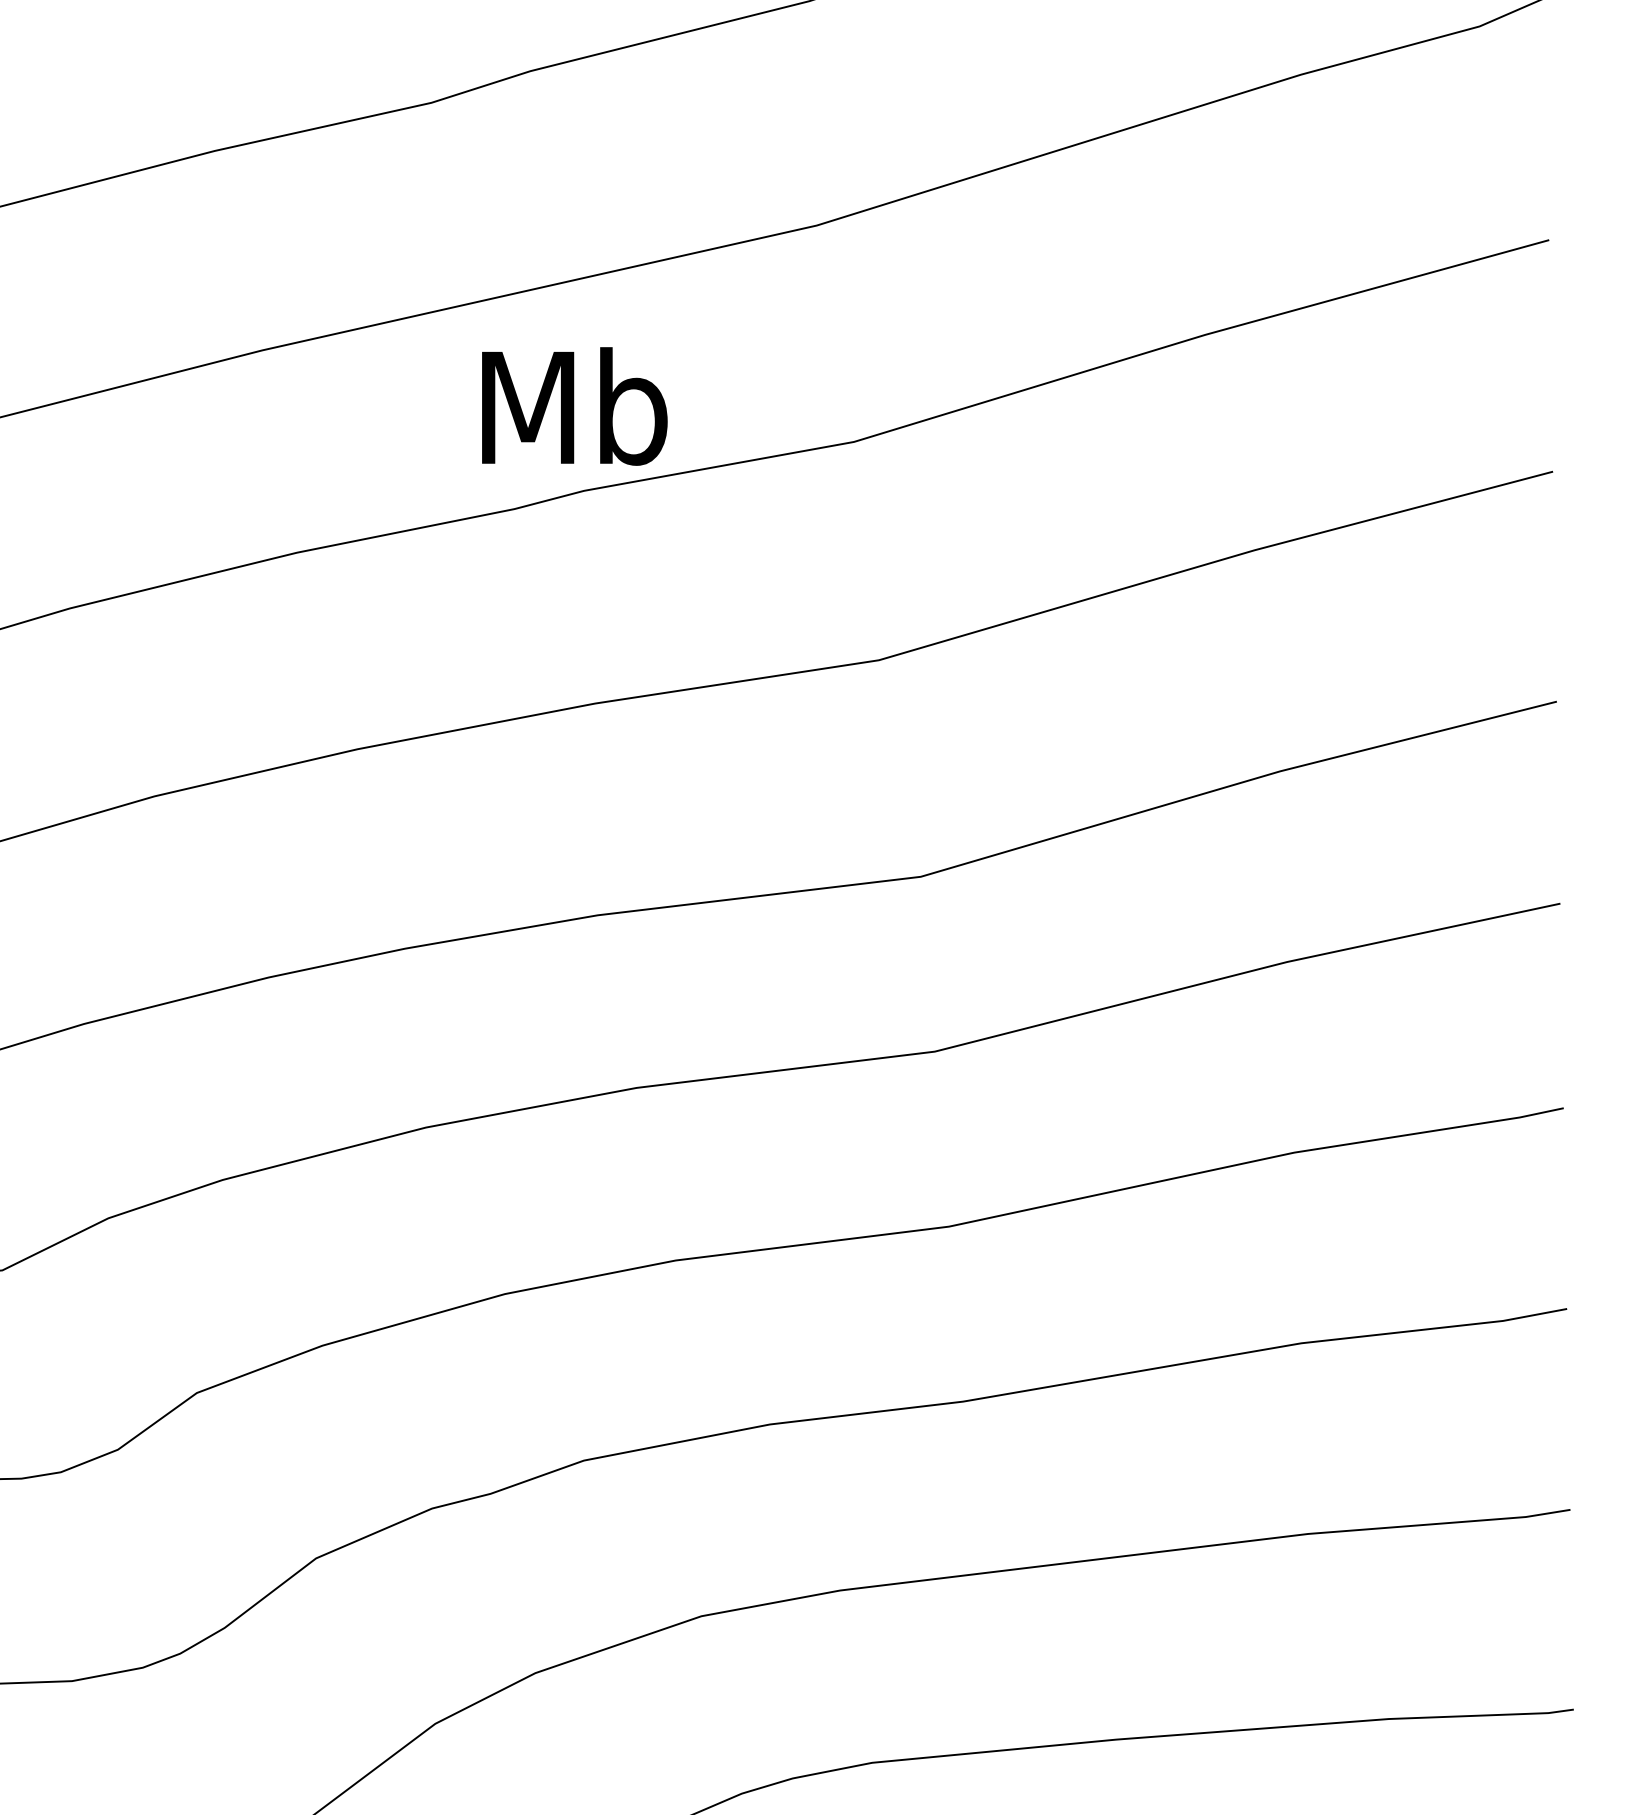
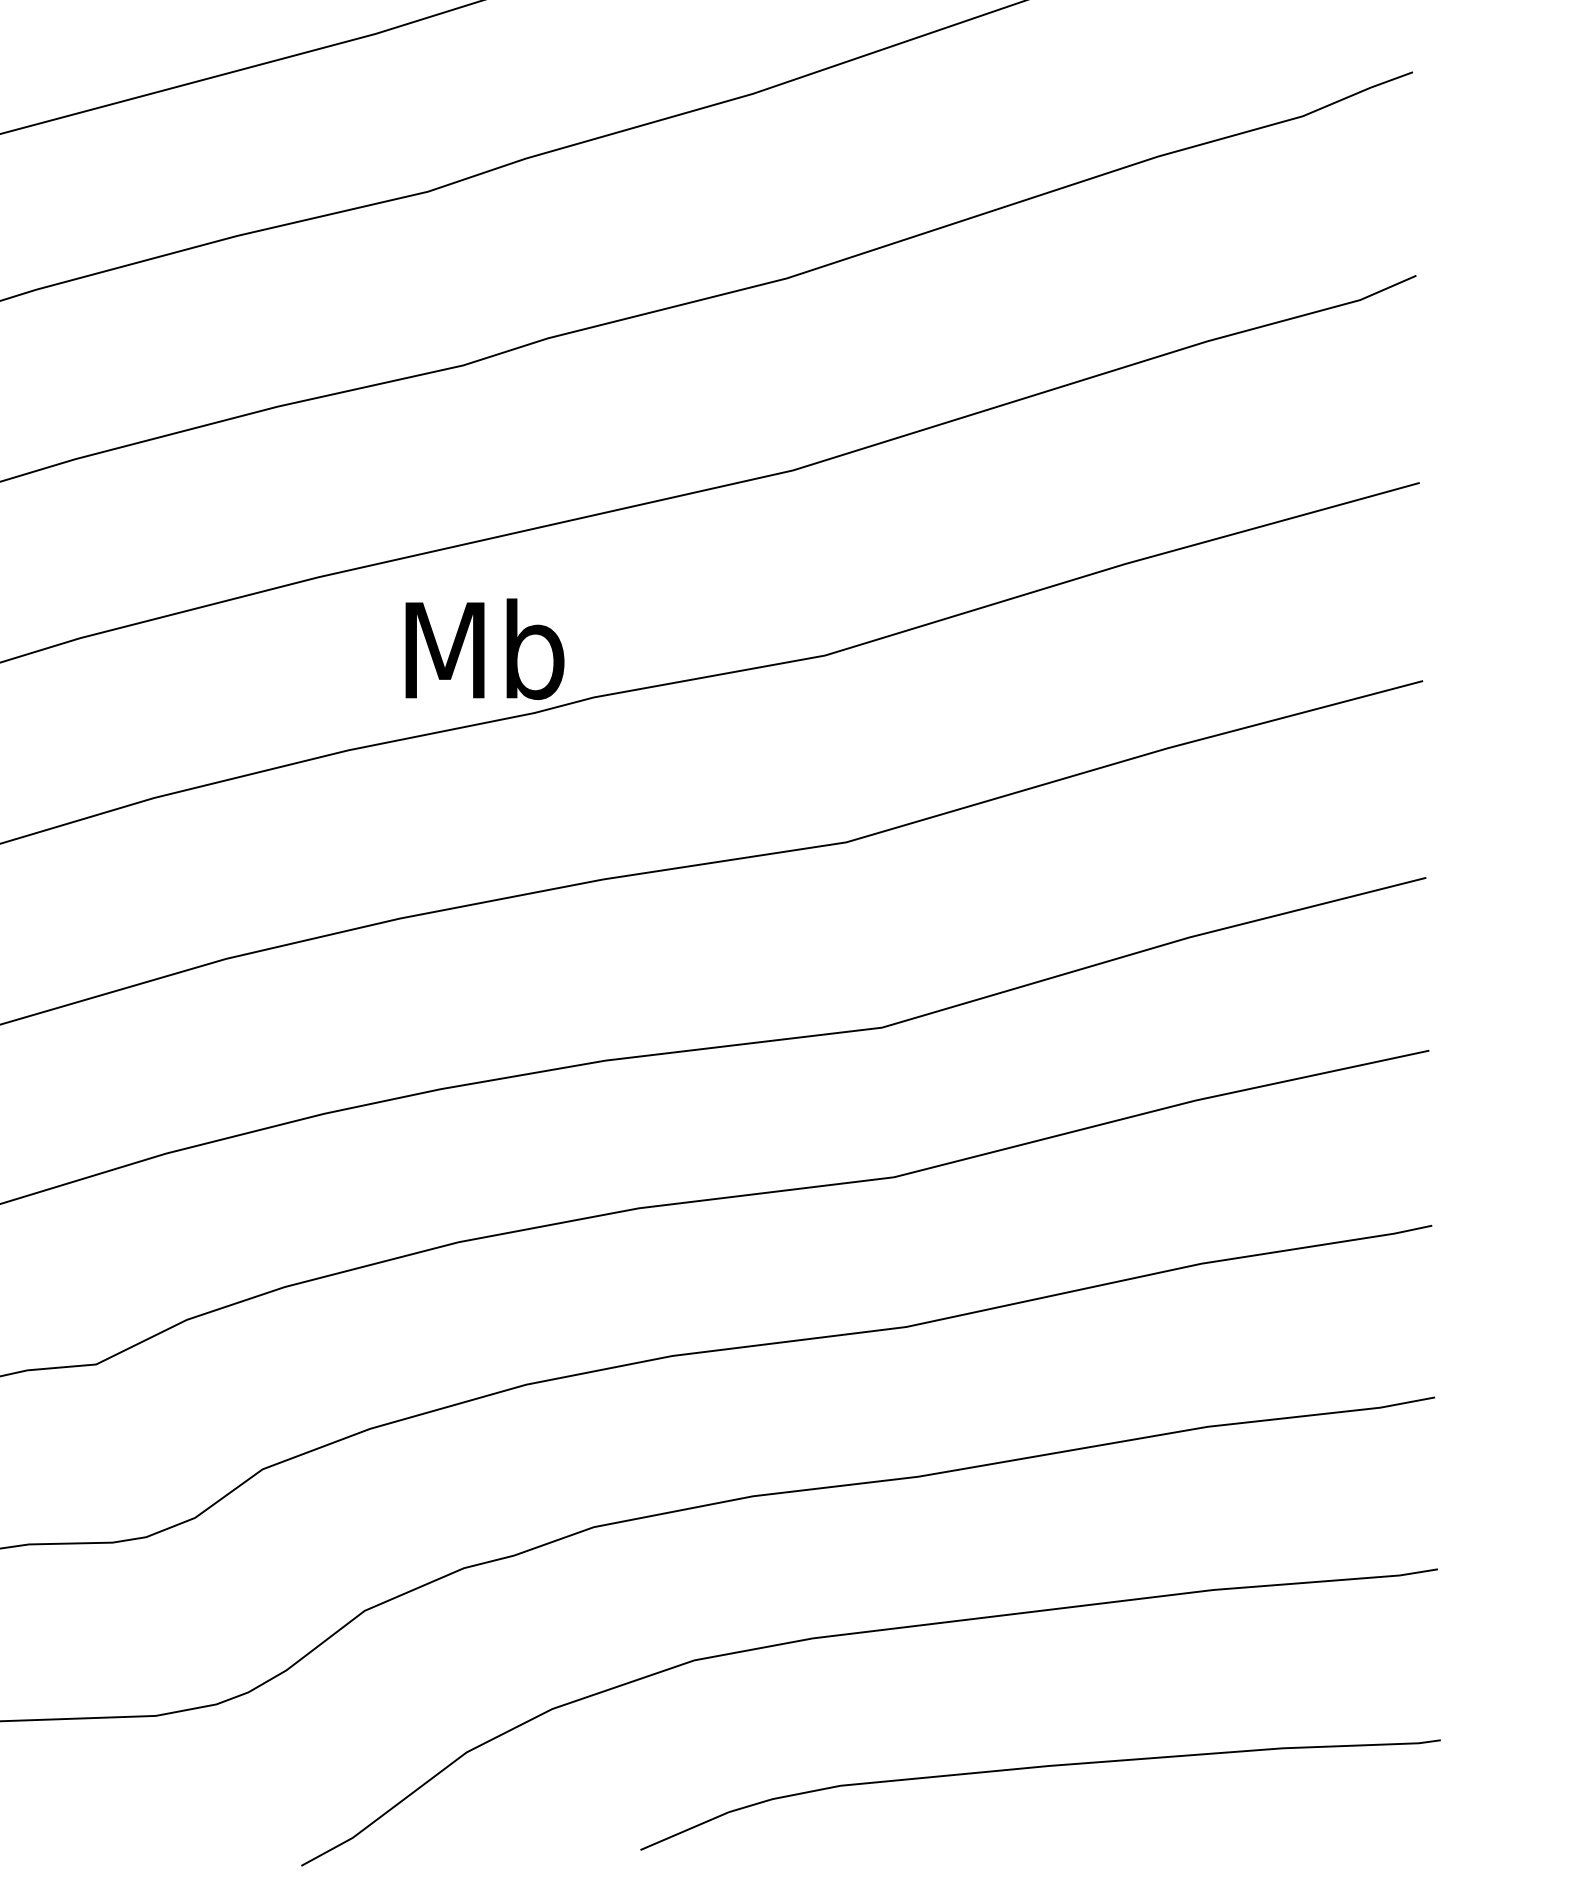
text: (574, 405) -> (484, 648), moved

